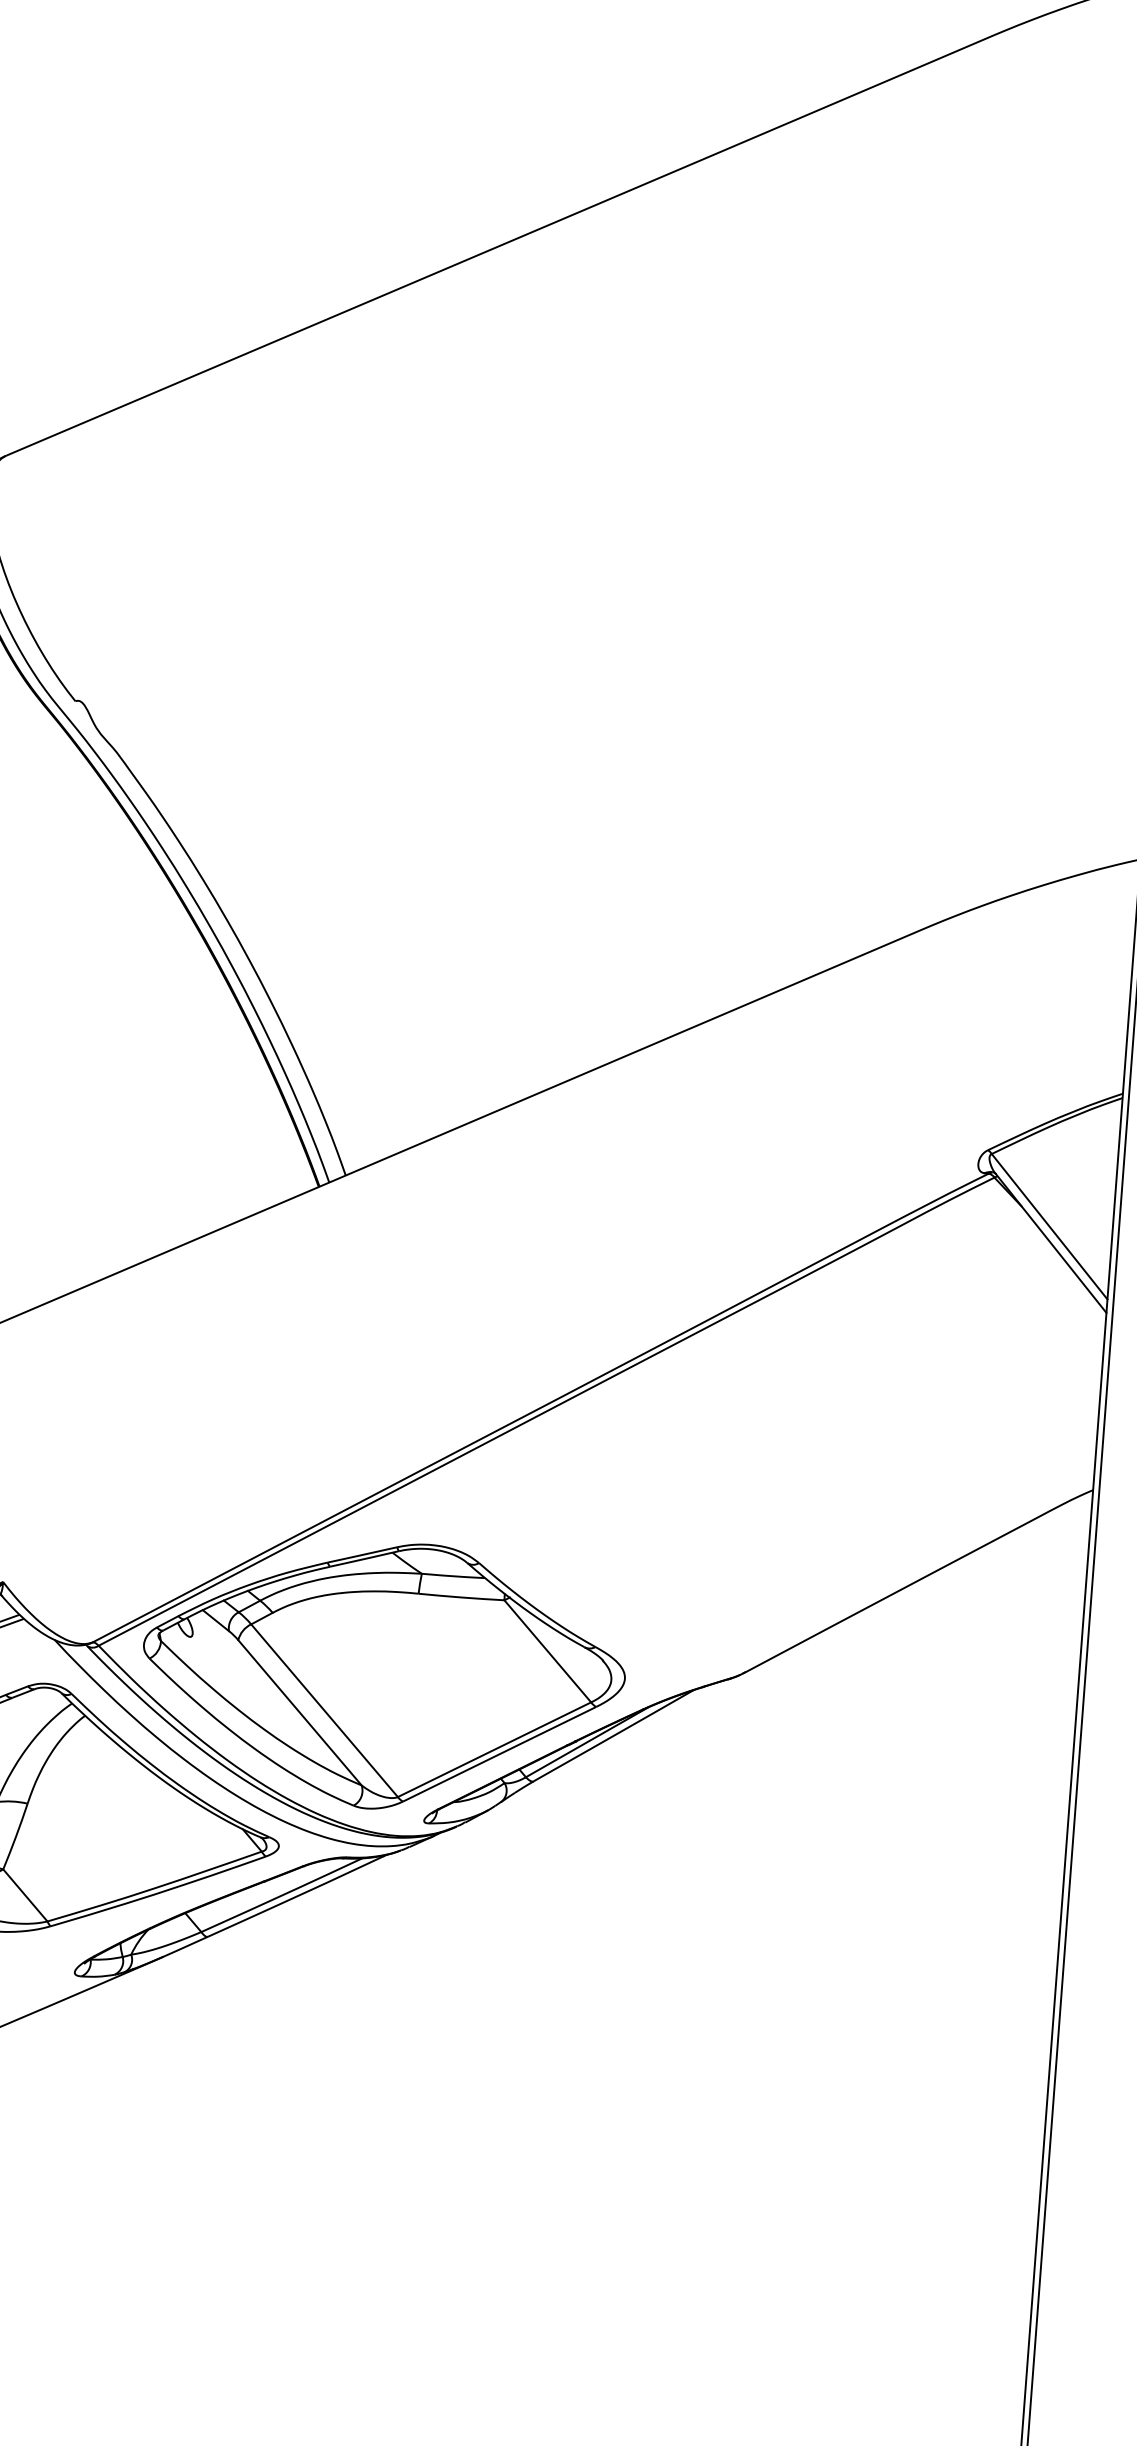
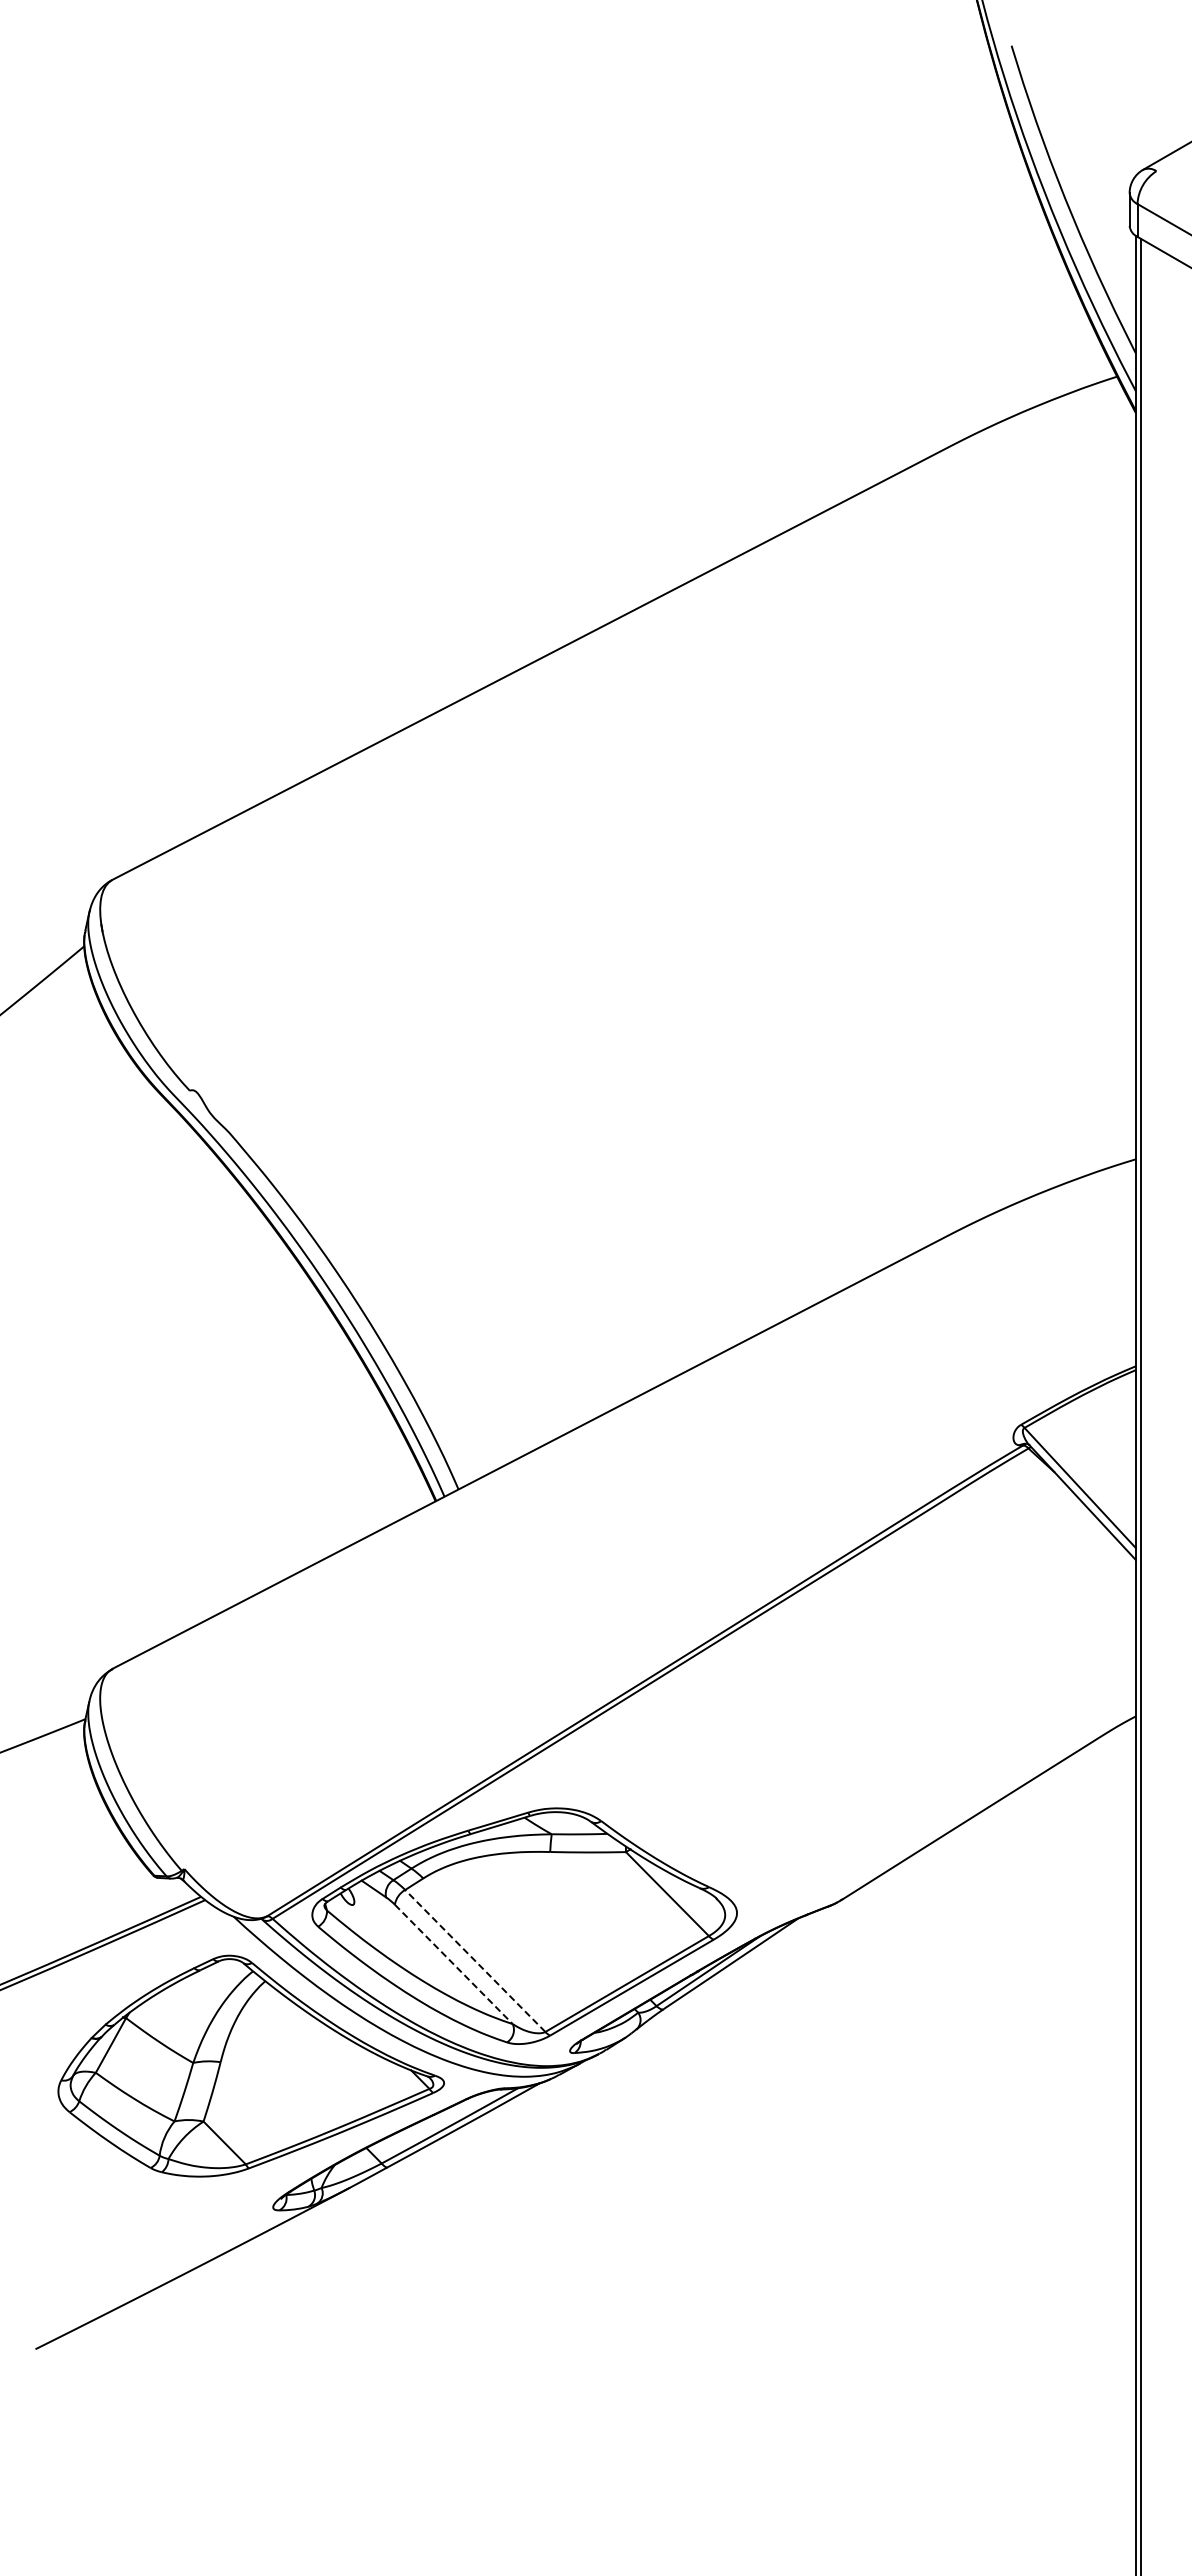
line: (324, 1710) -> (475, 1960), solid -> dashed
line: (299, 1712) -> (453, 1964), solid -> dashed

